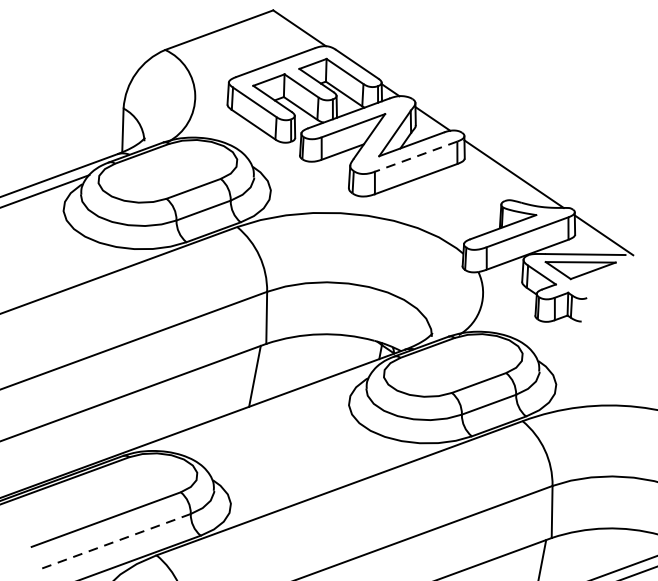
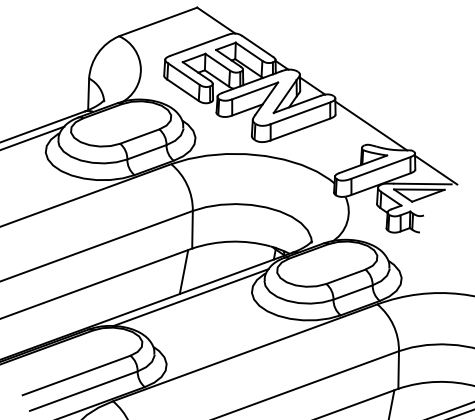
line: (416, 156) -> (300, 113), dashed -> solid
line: (263, 411) -> (190, 297), added
line: (115, 541) -> (83, 391), dashed -> solid

